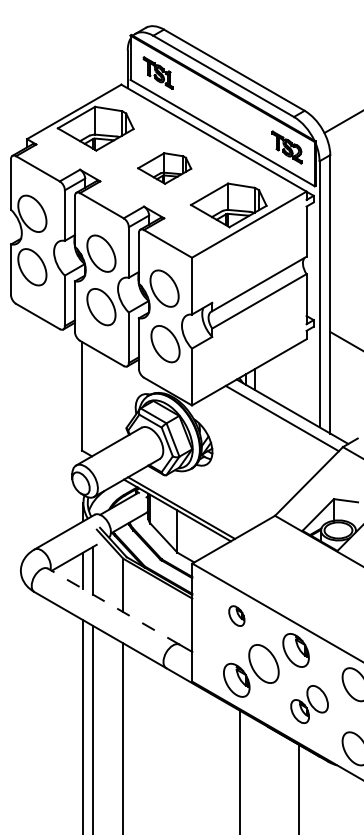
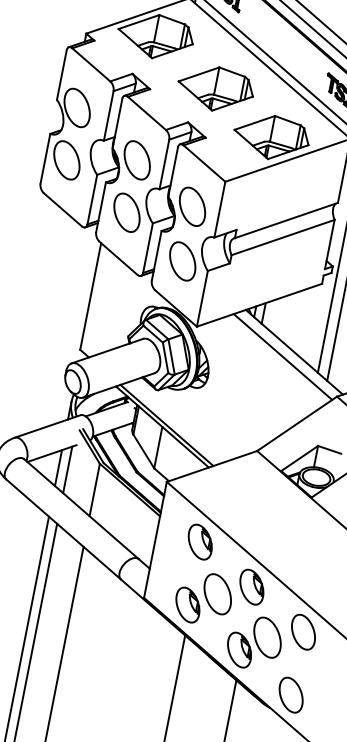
part: (164, 168) -> (215, 88), size x1.43
line: (113, 606) -> (81, 508), dashed -> solid
part: (236, 615) -> (200, 541), size x1.67
part: (309, 704) -> (254, 642), size x1.43

